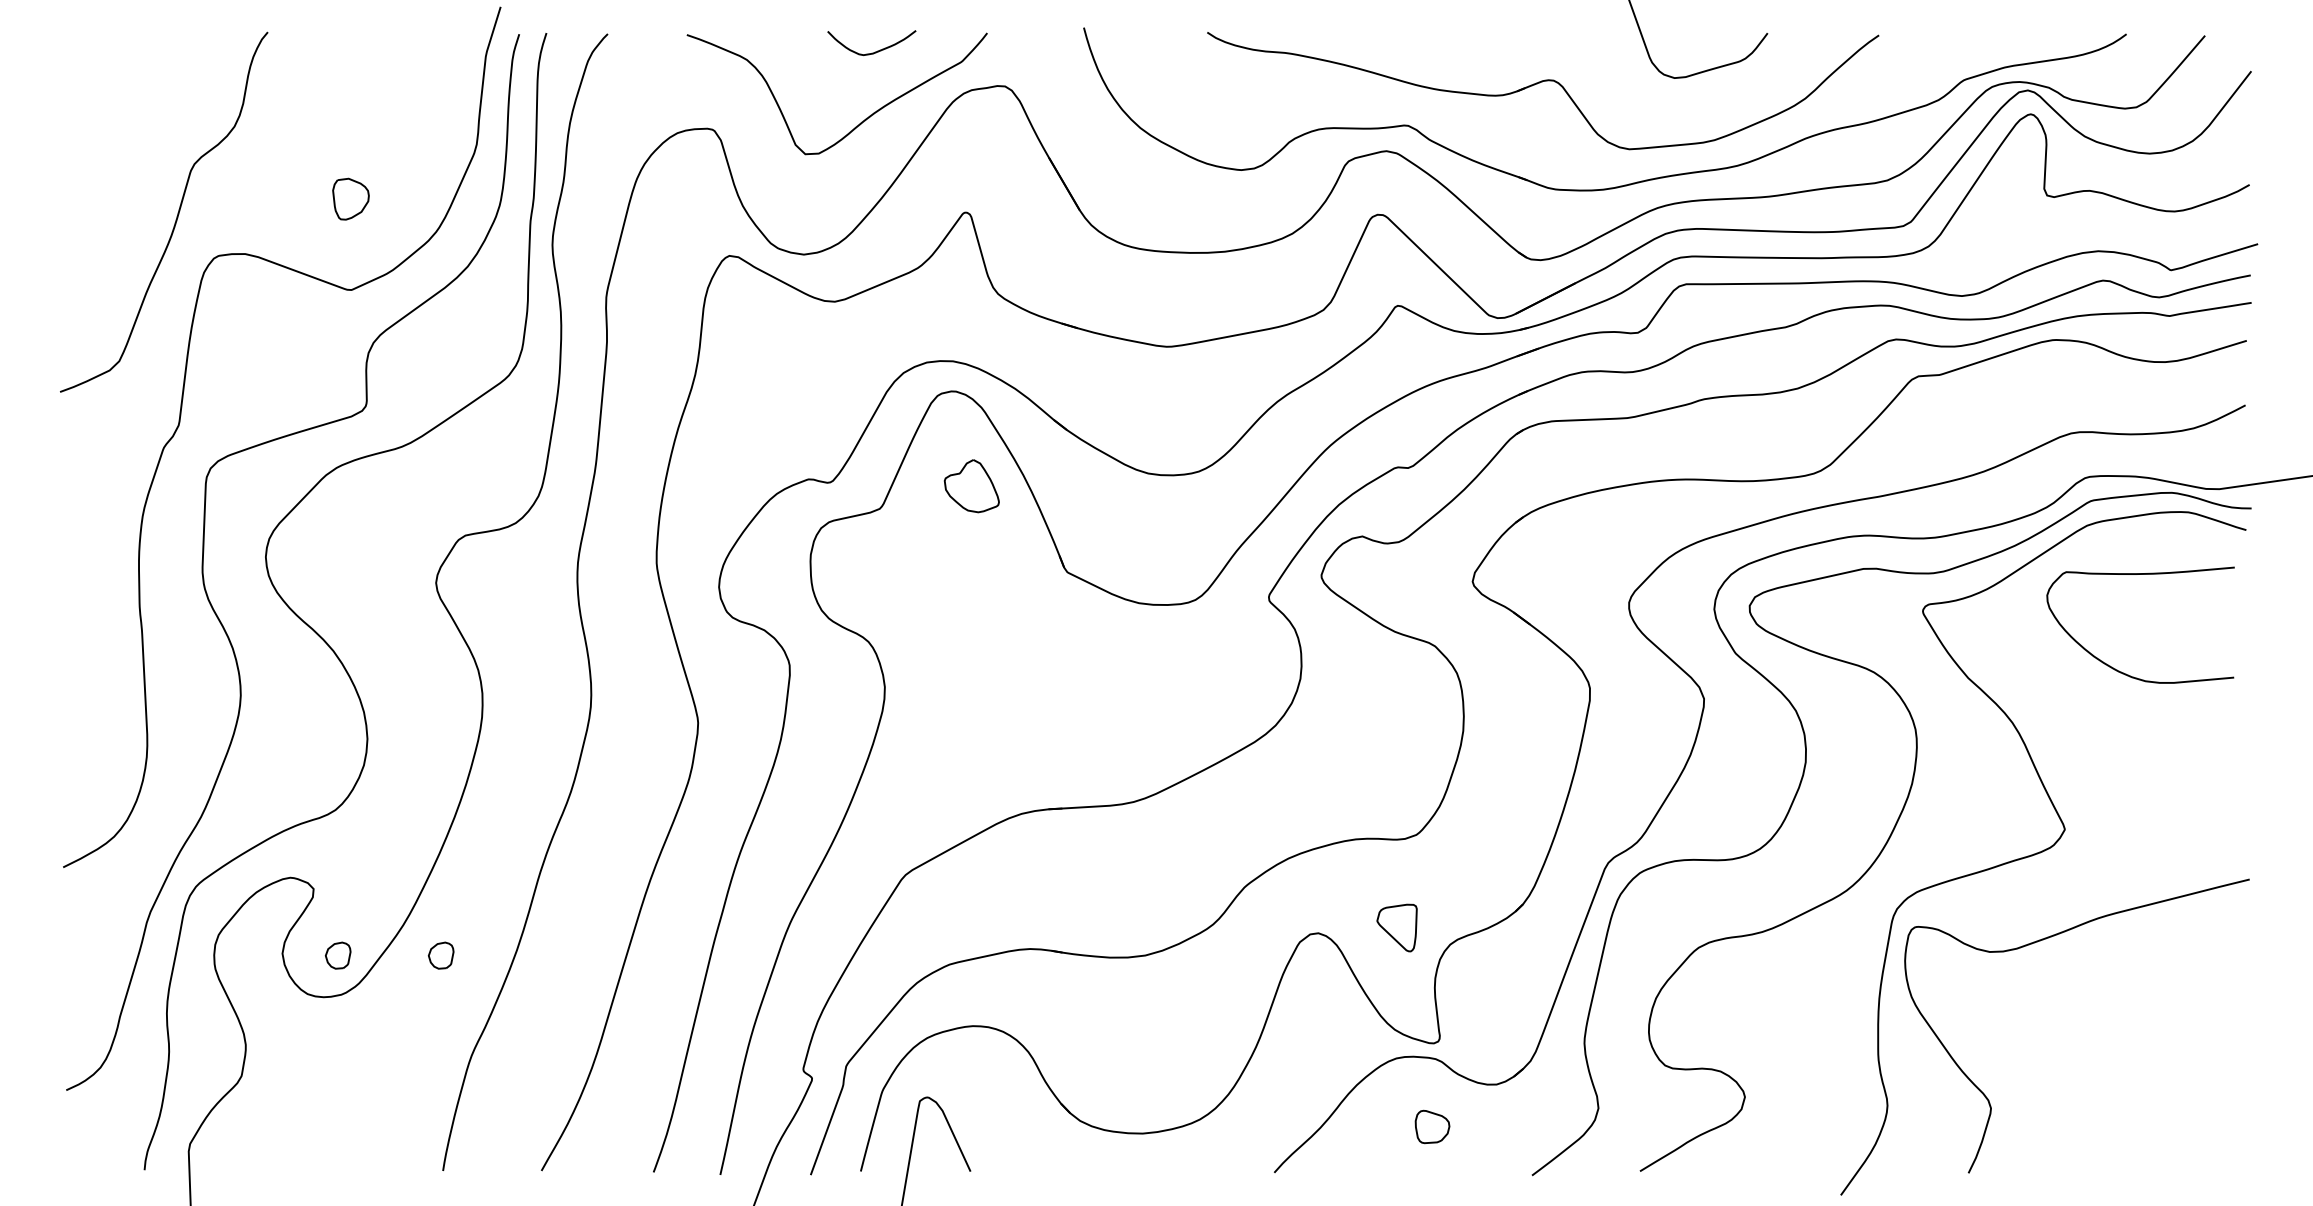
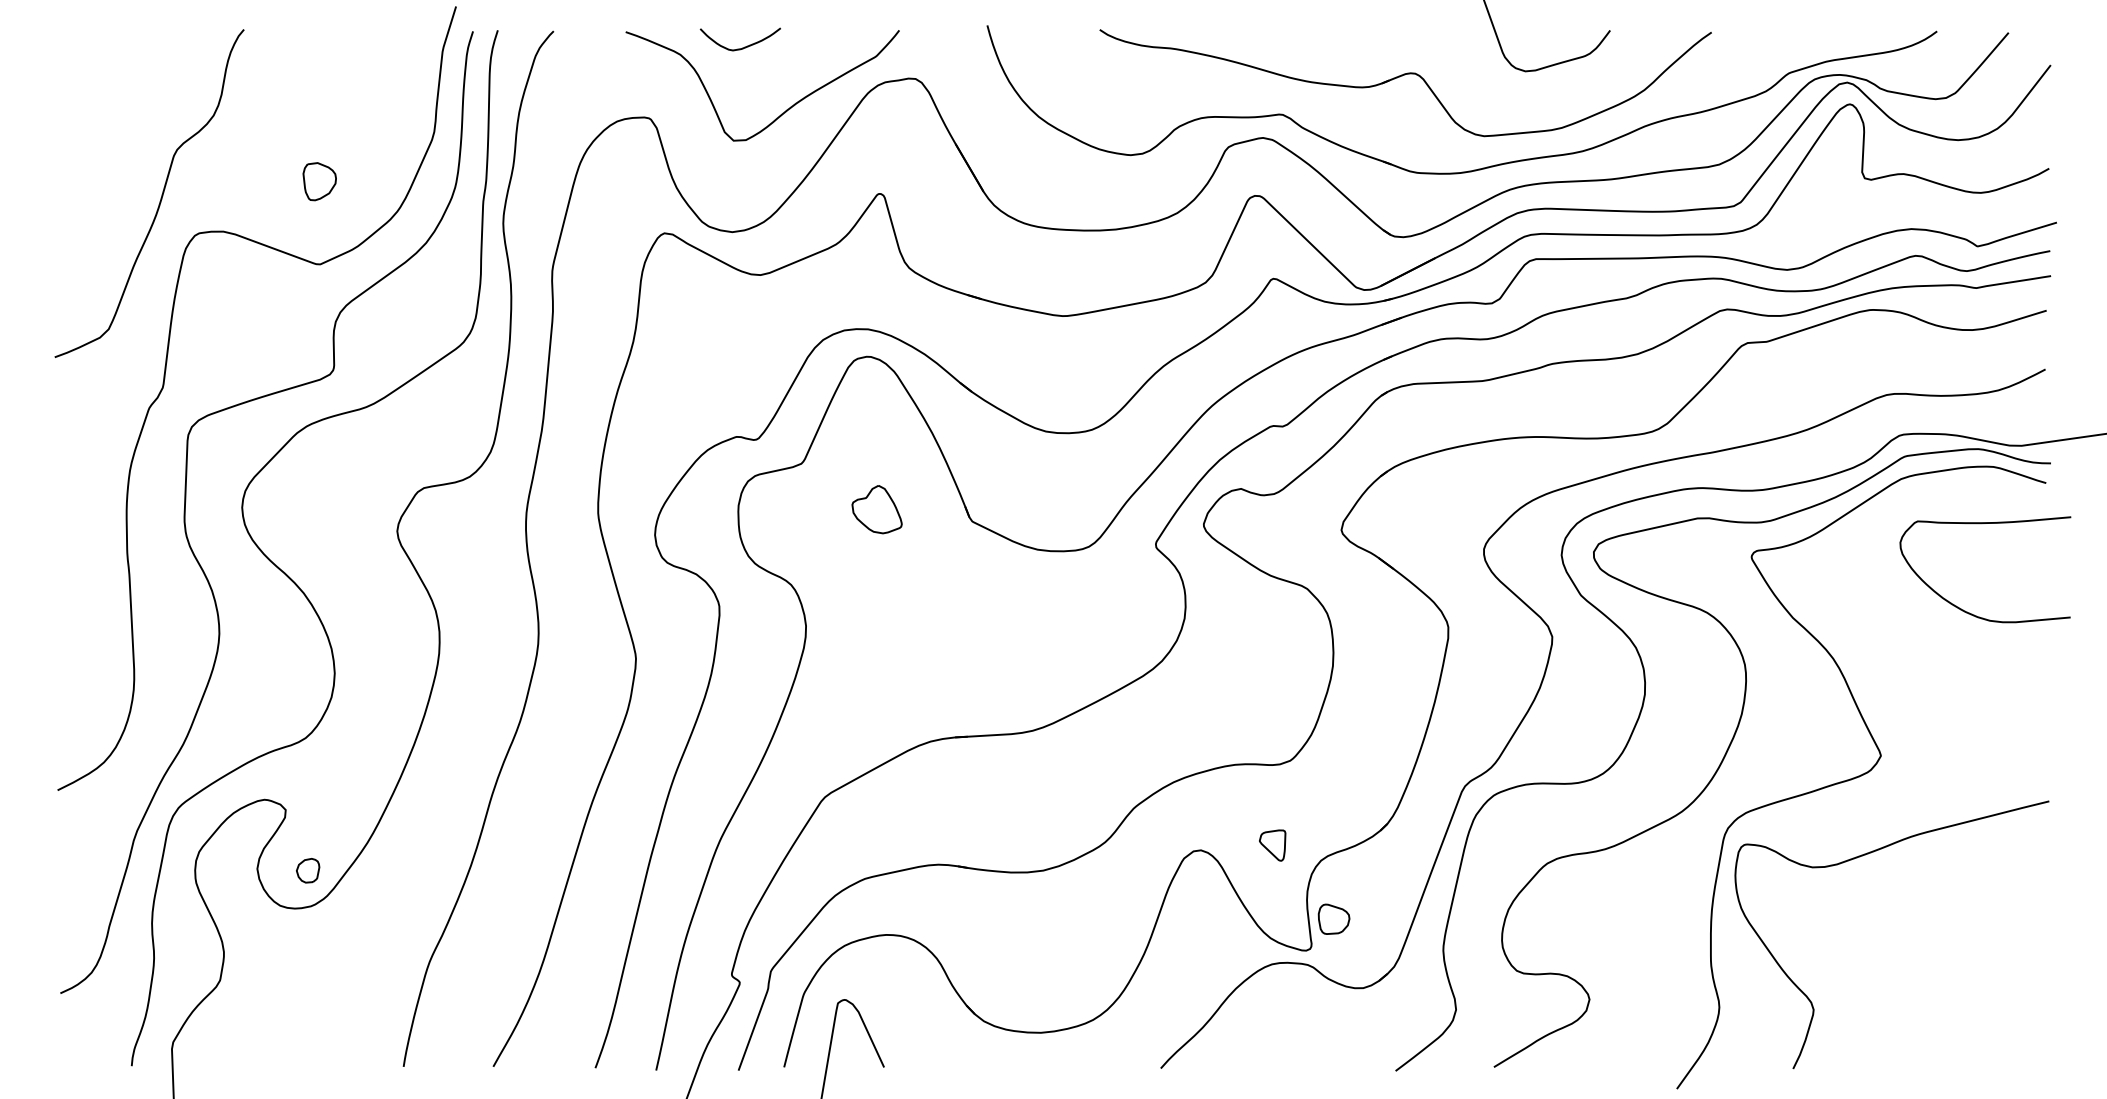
curve: (875, 51) -> (743, 47), moved
part: (971, 486) -> (876, 509), moved
curve: (2140, 574) -> (1985, 523), moved
part: (1396, 927) -> (1272, 845), size x0.71
part: (440, 955) -> (401, 870), removed
part: (1432, 1126) -> (1334, 918), moved

